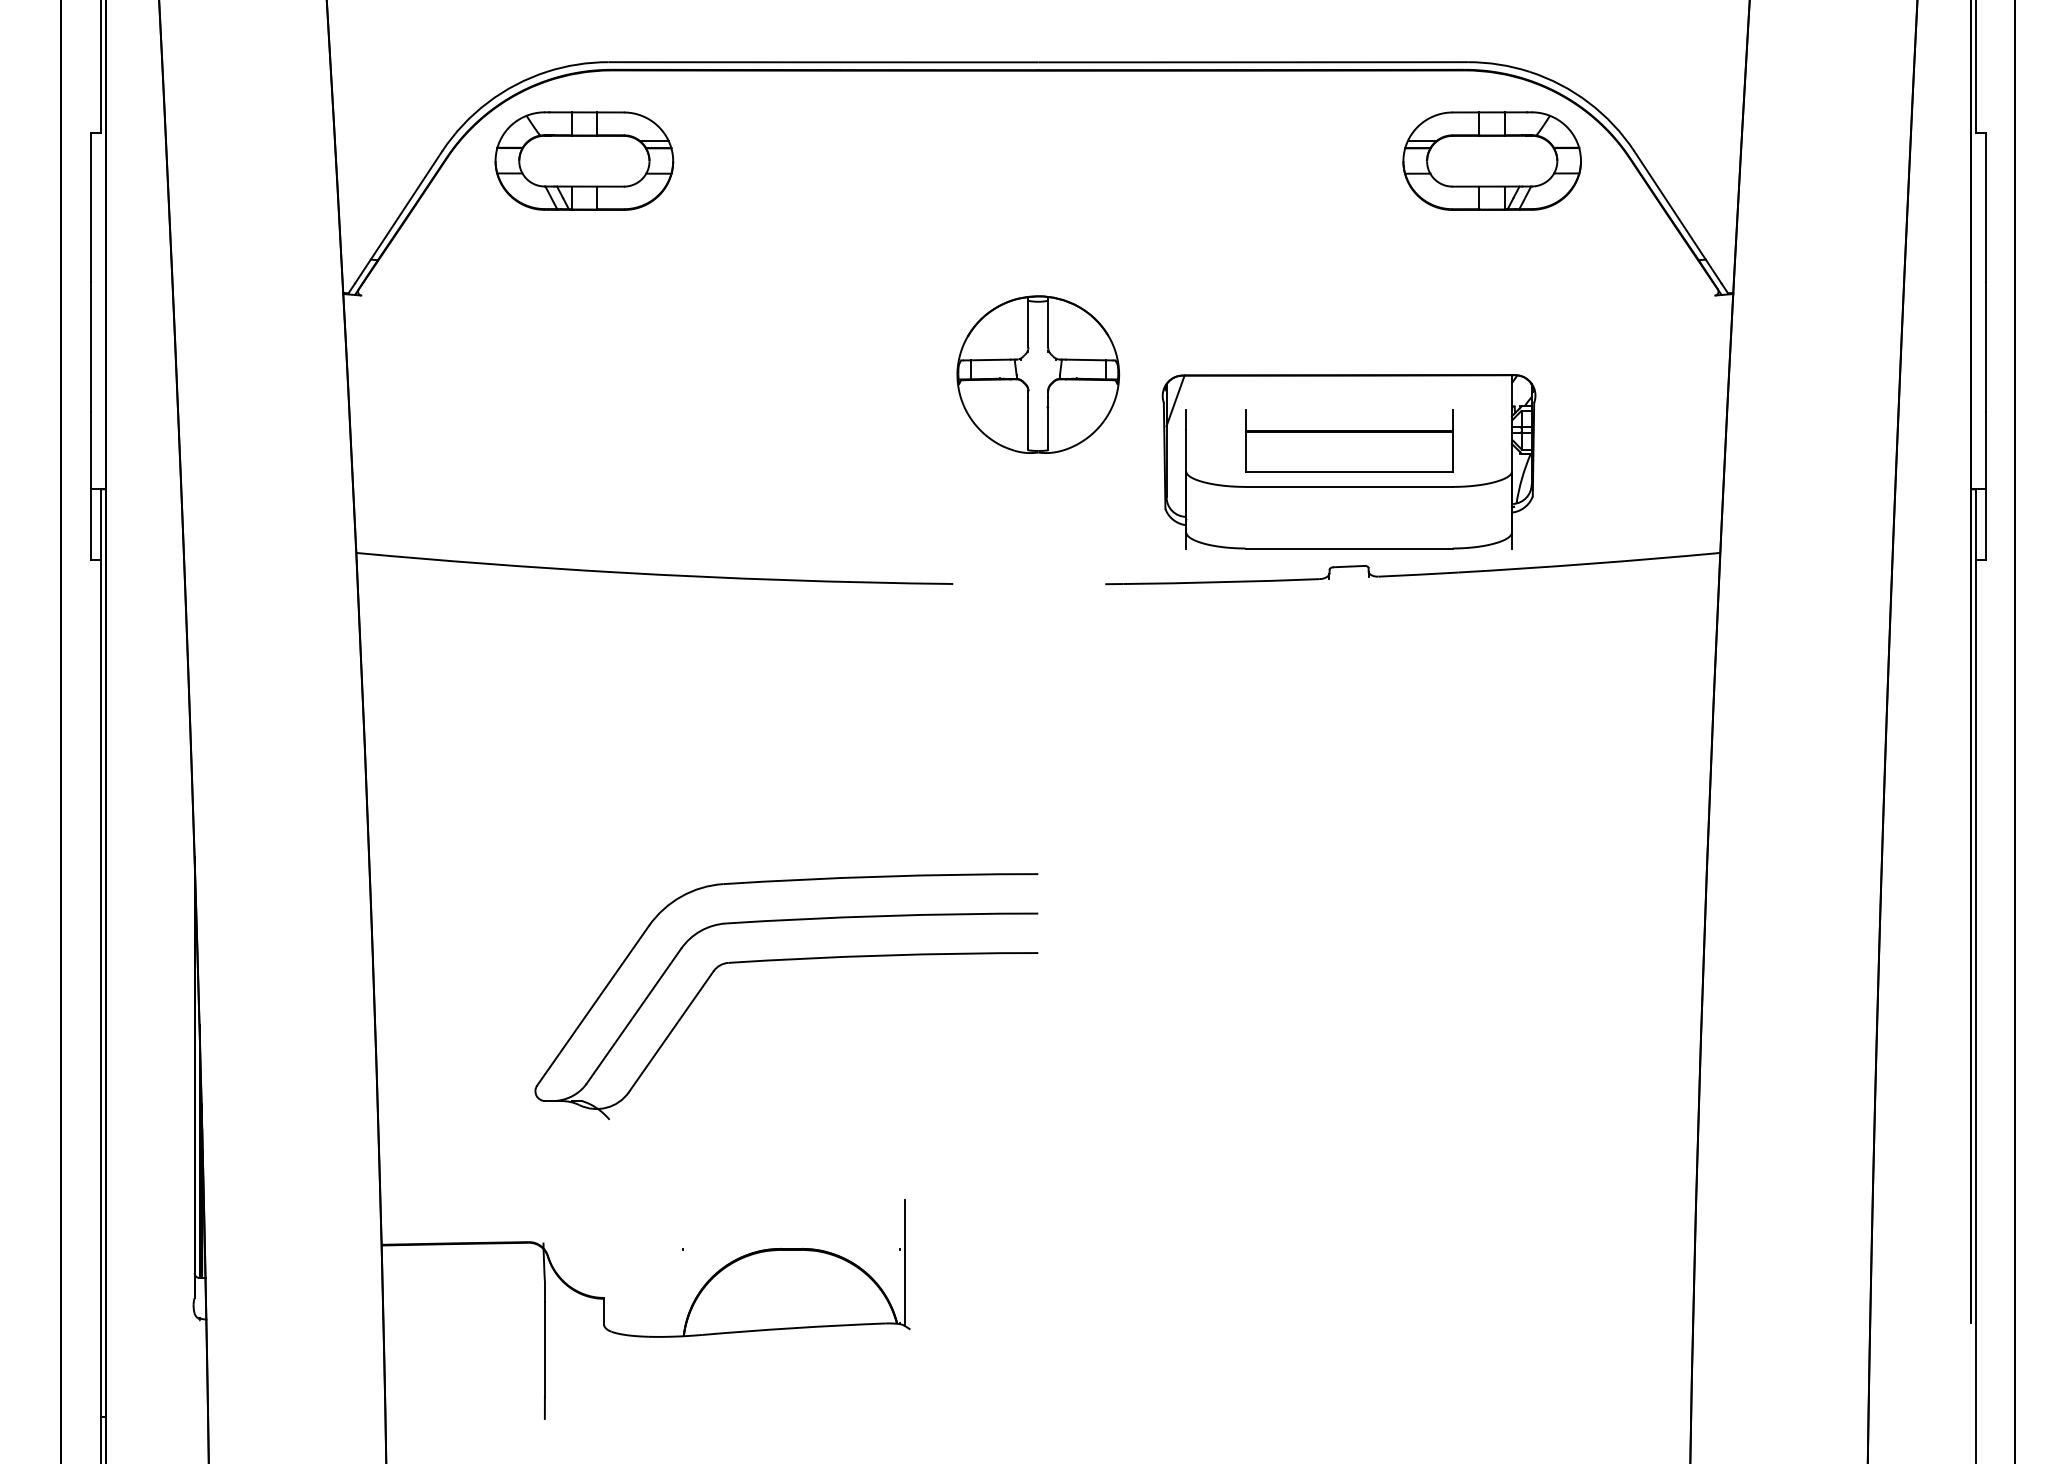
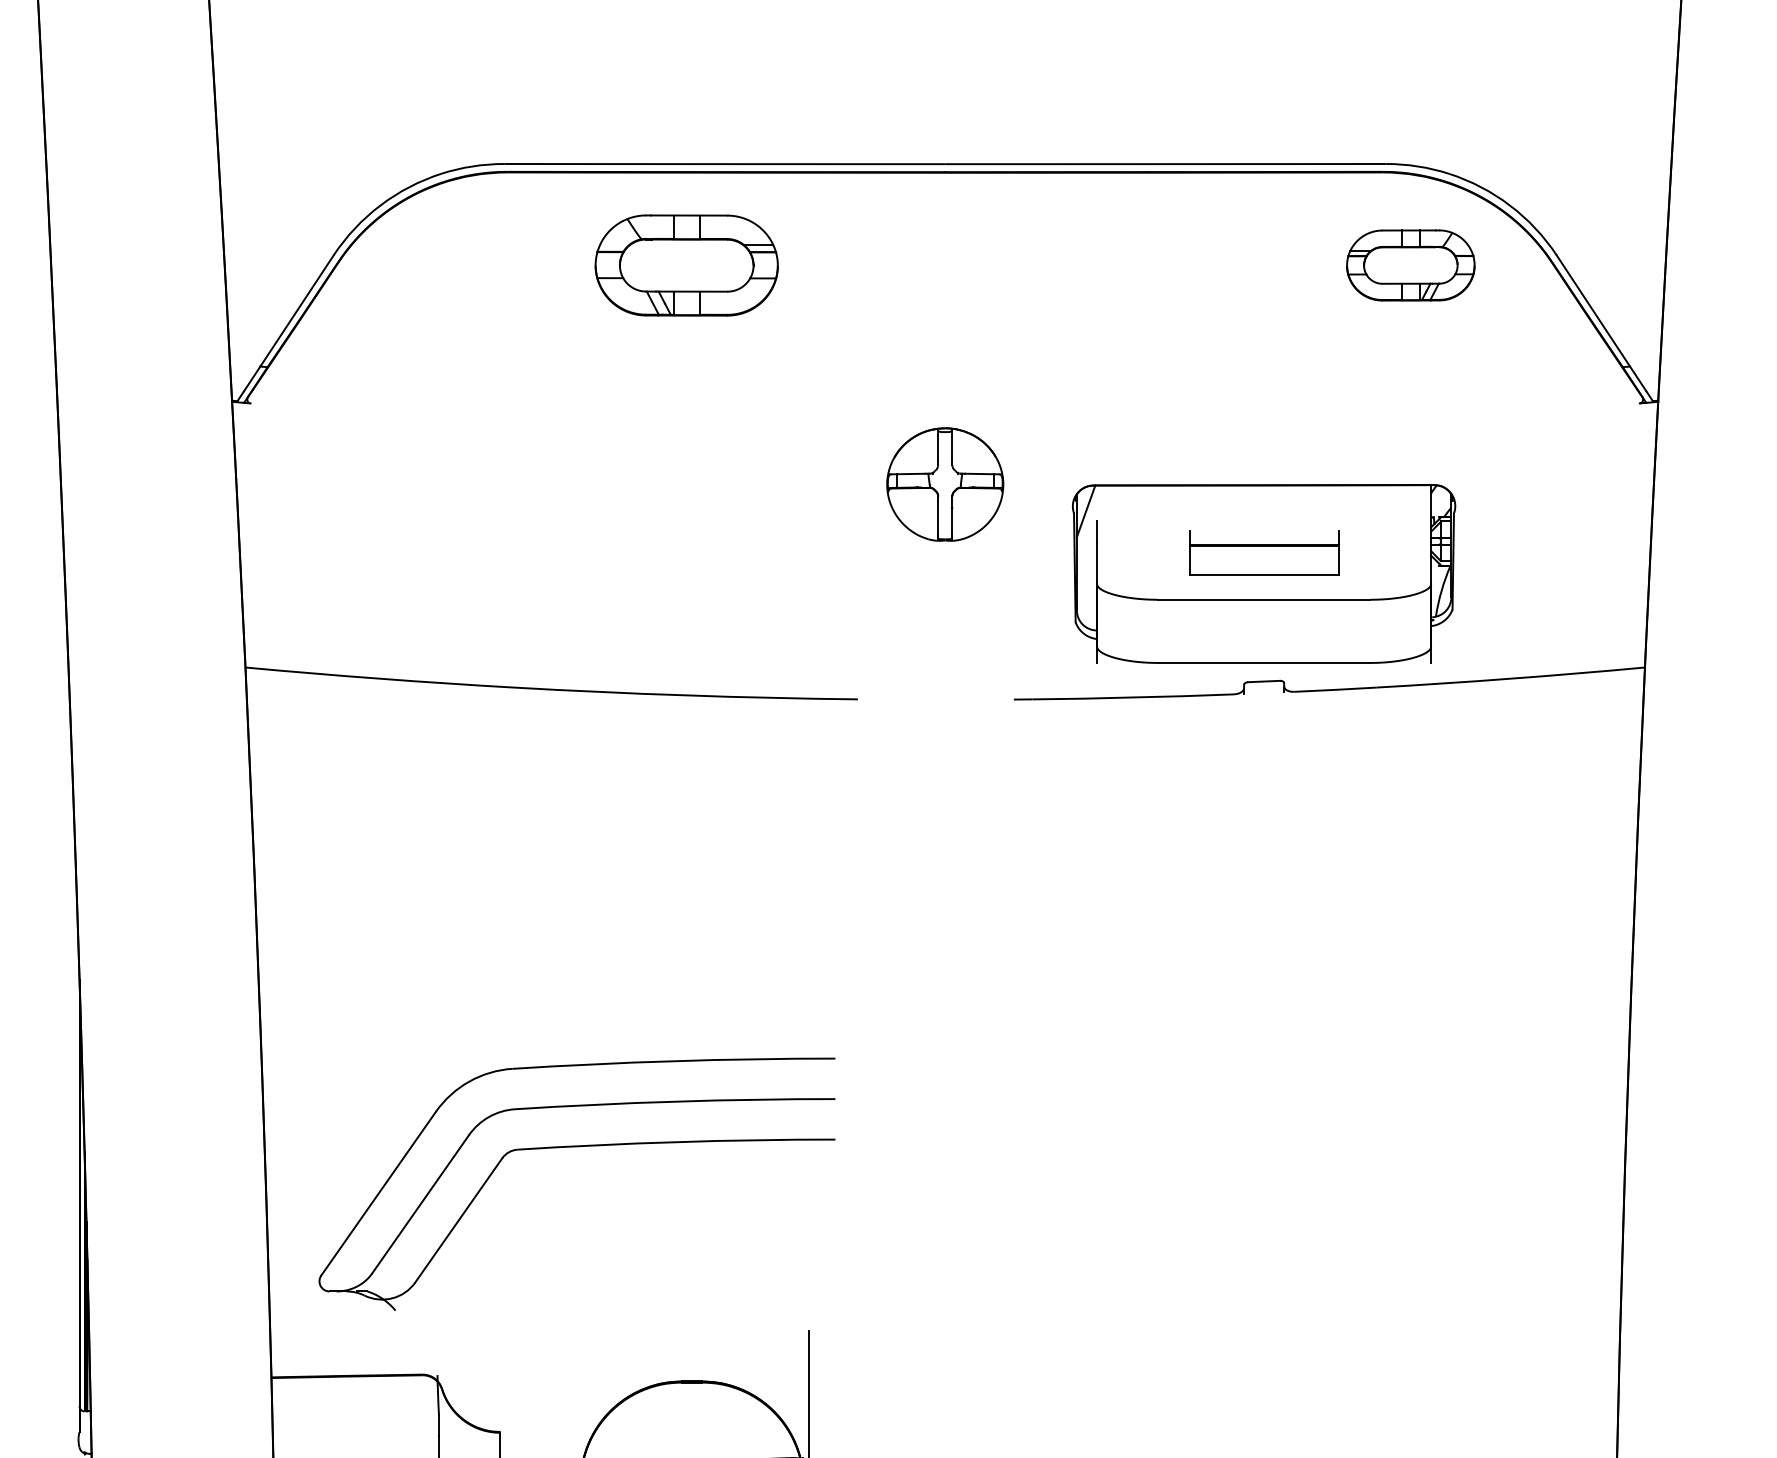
part: (584, 160) -> (686, 264), moved
part: (1491, 160) -> (1410, 264), size x0.7
part: (1038, 374) -> (945, 484), size x0.7
part: (1349, 440) -> (1264, 552), size x0.7
part: (786, 960) -> (577, 1147), moved

